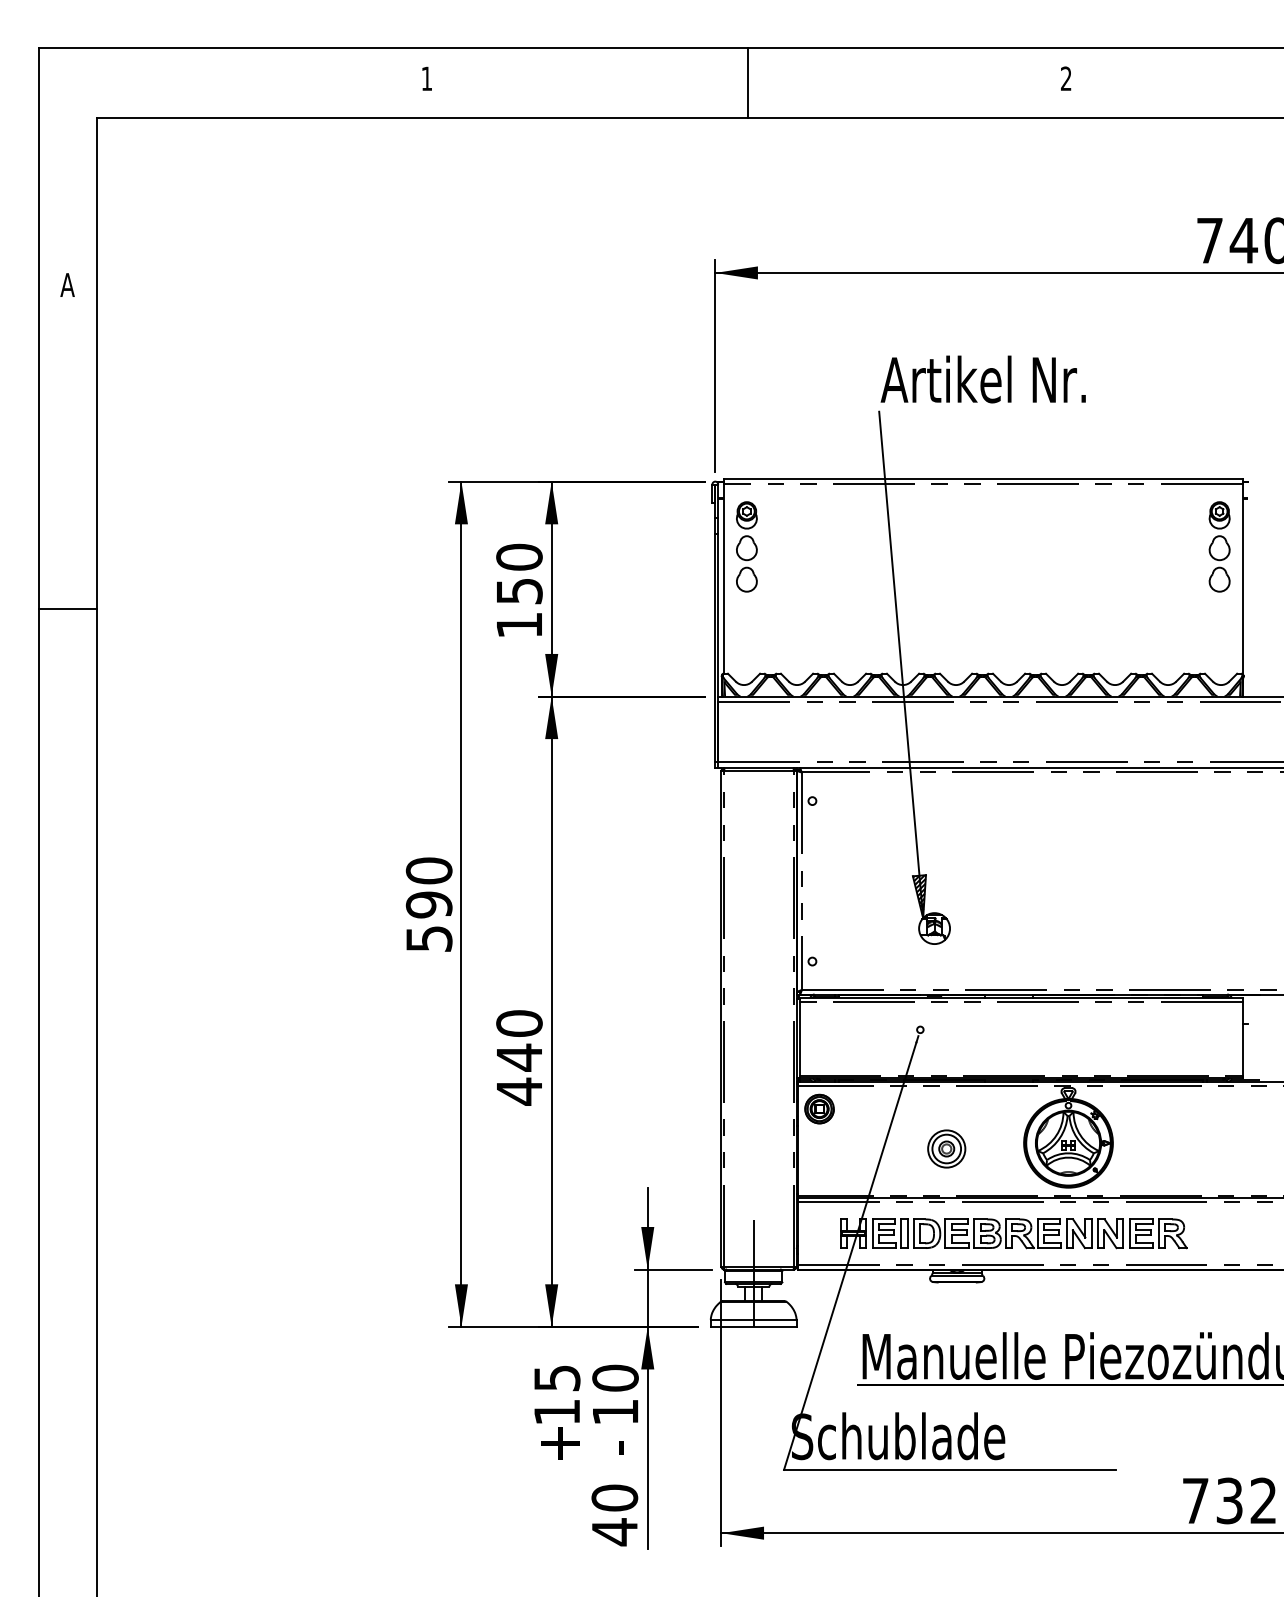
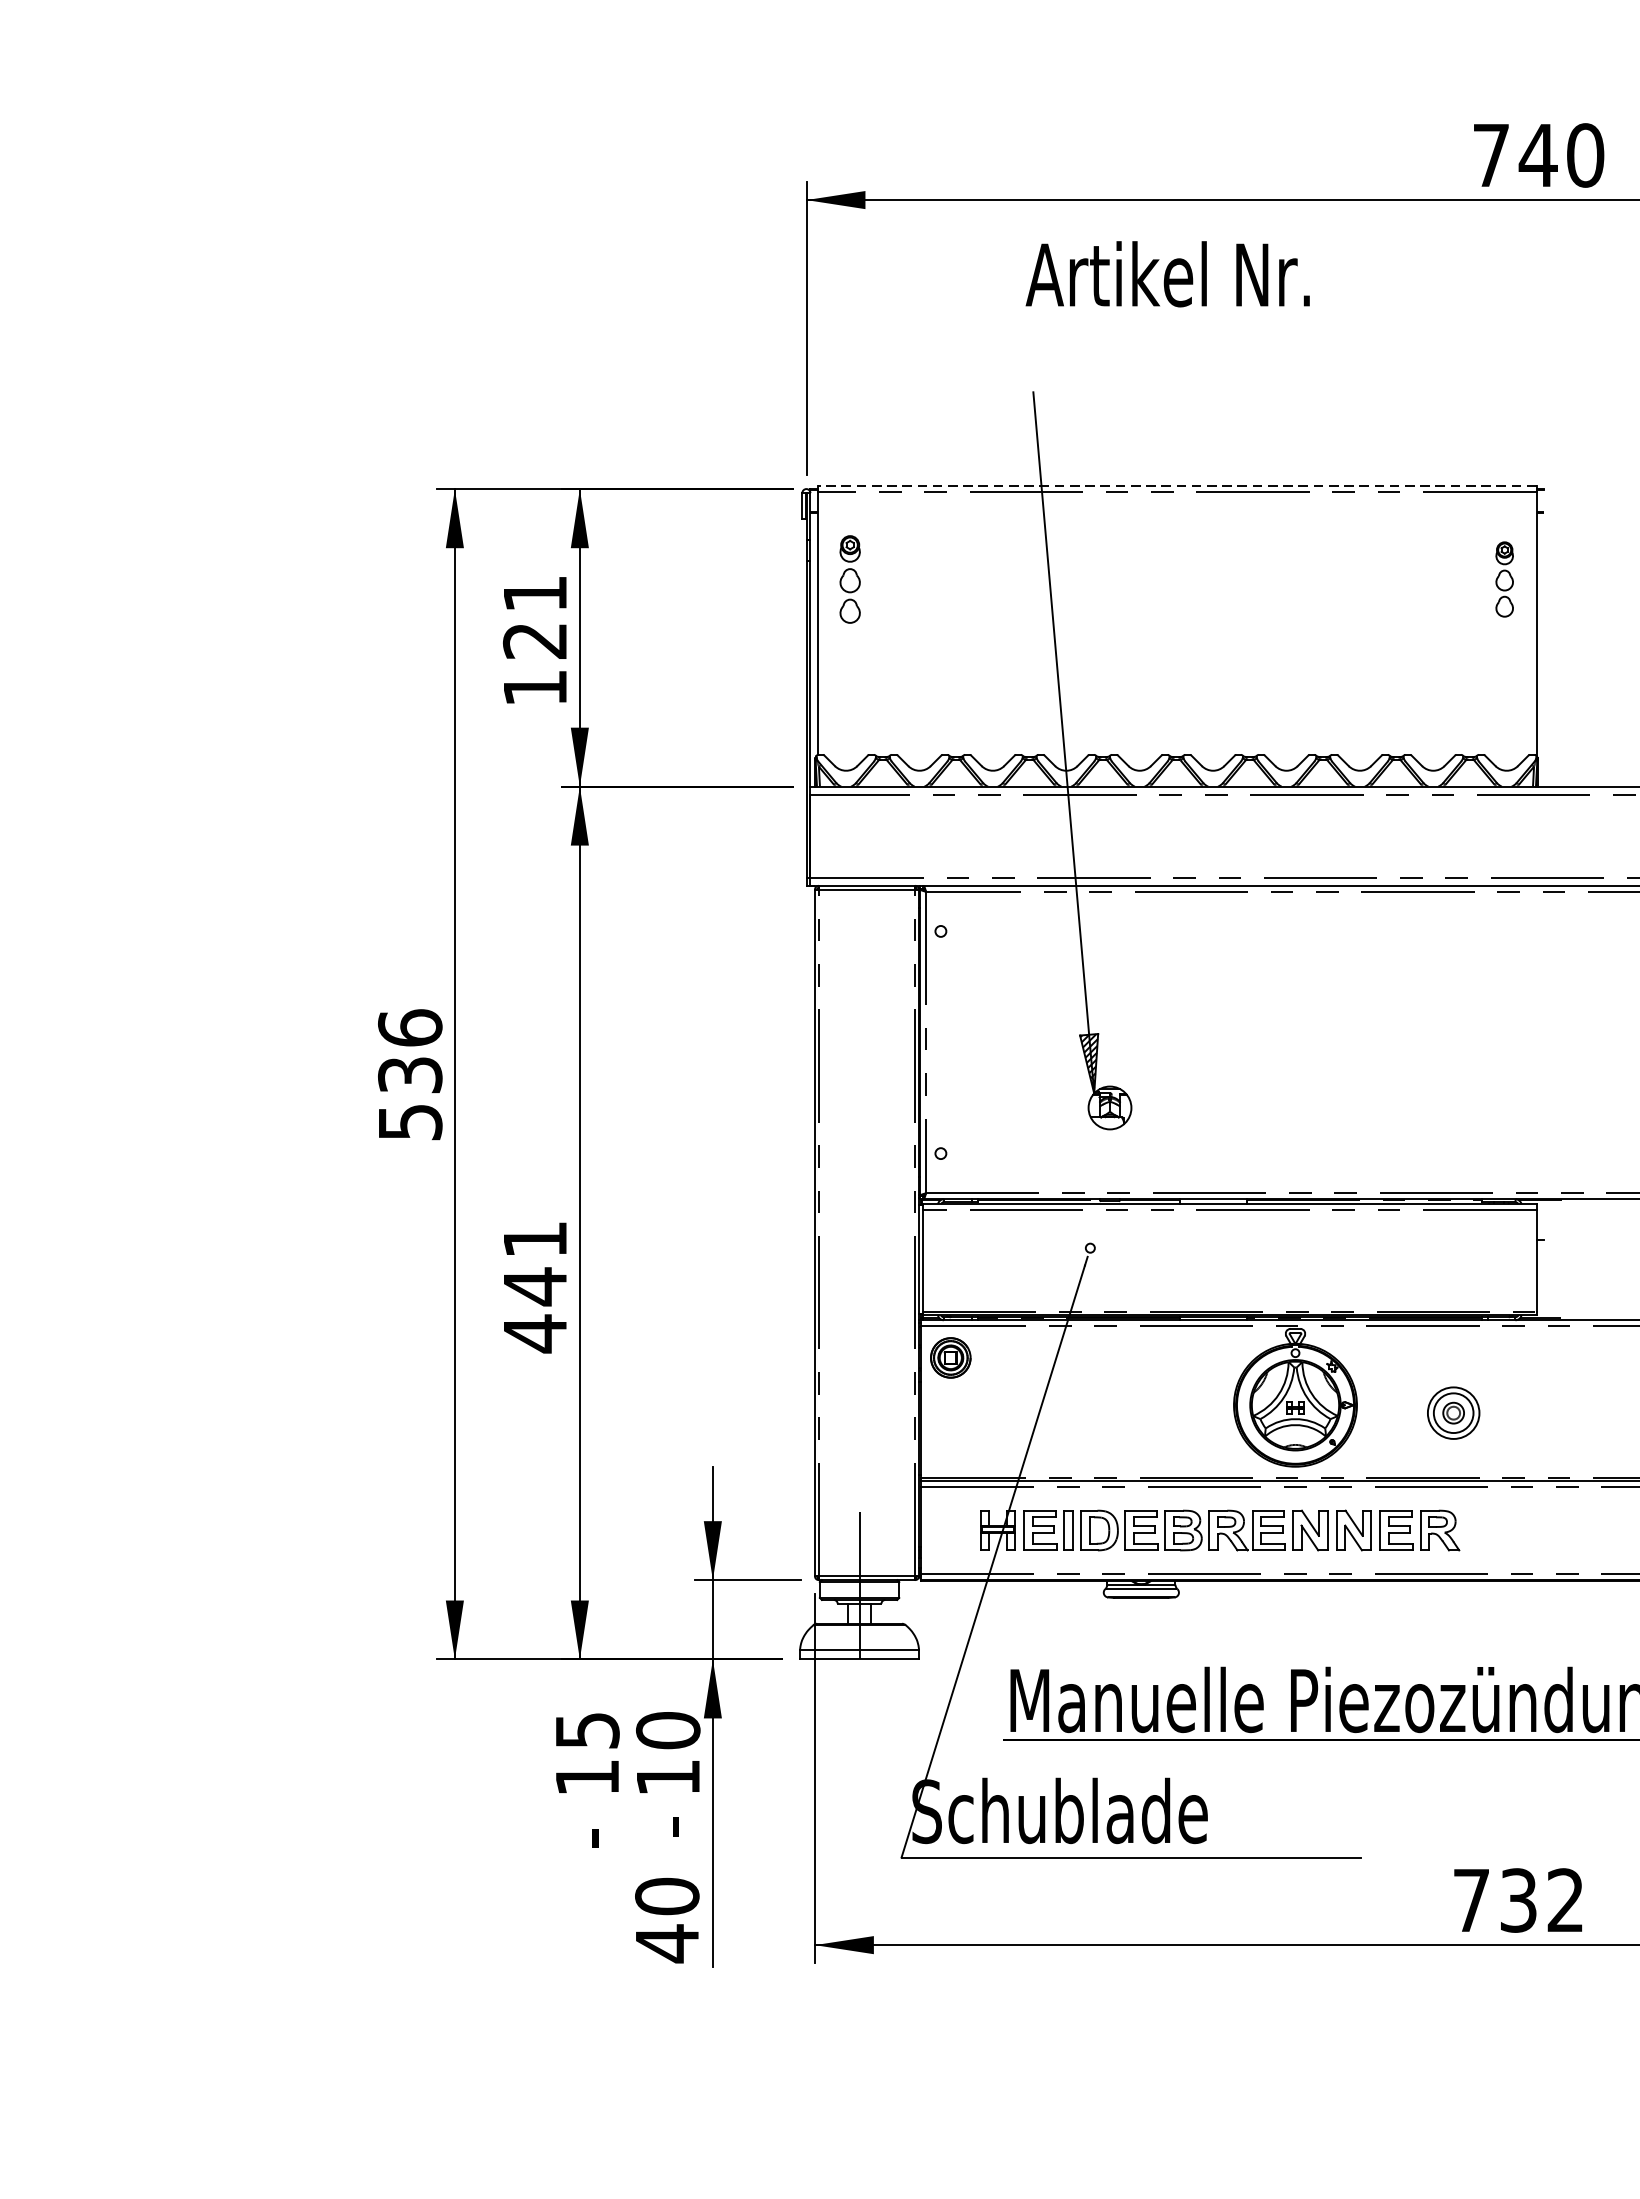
text: (982, 379) -> (1166, 274), moved
line: (982, 479) -> (1176, 486), solid -> dashed
part: (746, 546) -> (849, 578), size x0.7
part: (1219, 546) -> (1504, 578), size x0.6
text: (519, 573) -> (535, 616), 150 -> 121
text: (428, 887) -> (409, 1051), 590 -> 536
text: (519, 1023) -> (535, 1239), 440 -> 441
part: (946, 1148) -> (1453, 1412), moved
text: (560, 1444) -> (592, 1822), + -> -

